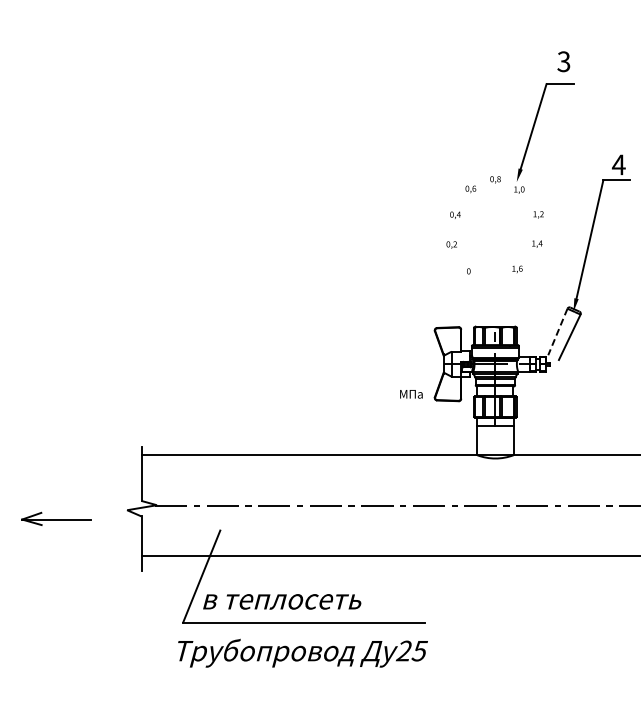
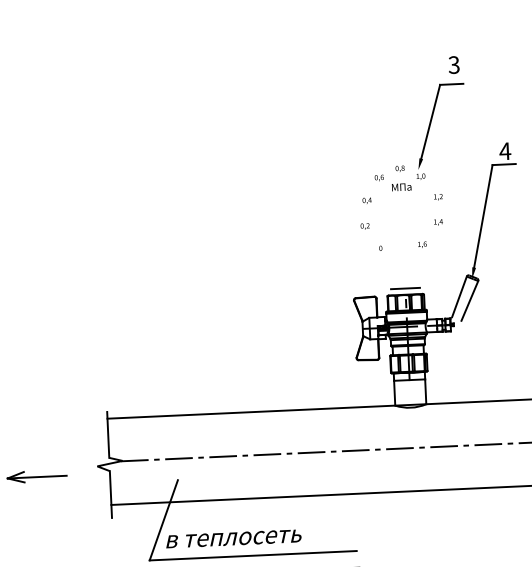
line: (495, 319) -> (405, 288), added
line: (557, 332) -> (459, 297), dashed -> solid
text: (411, 394) -> (401, 187), moved

